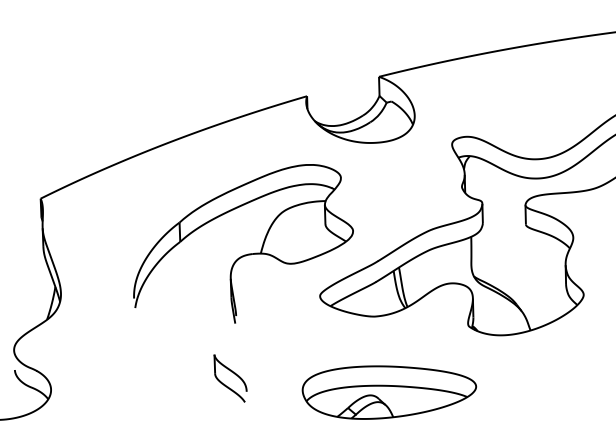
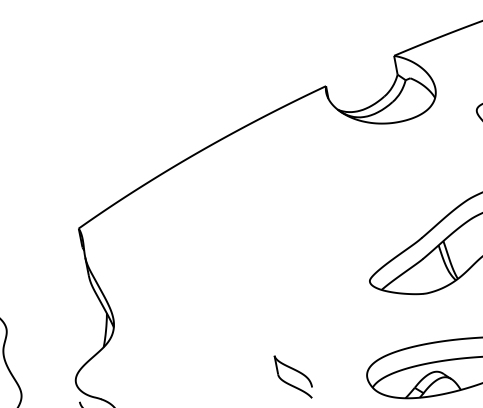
part: (244, 254) -> (288, 252), removed

